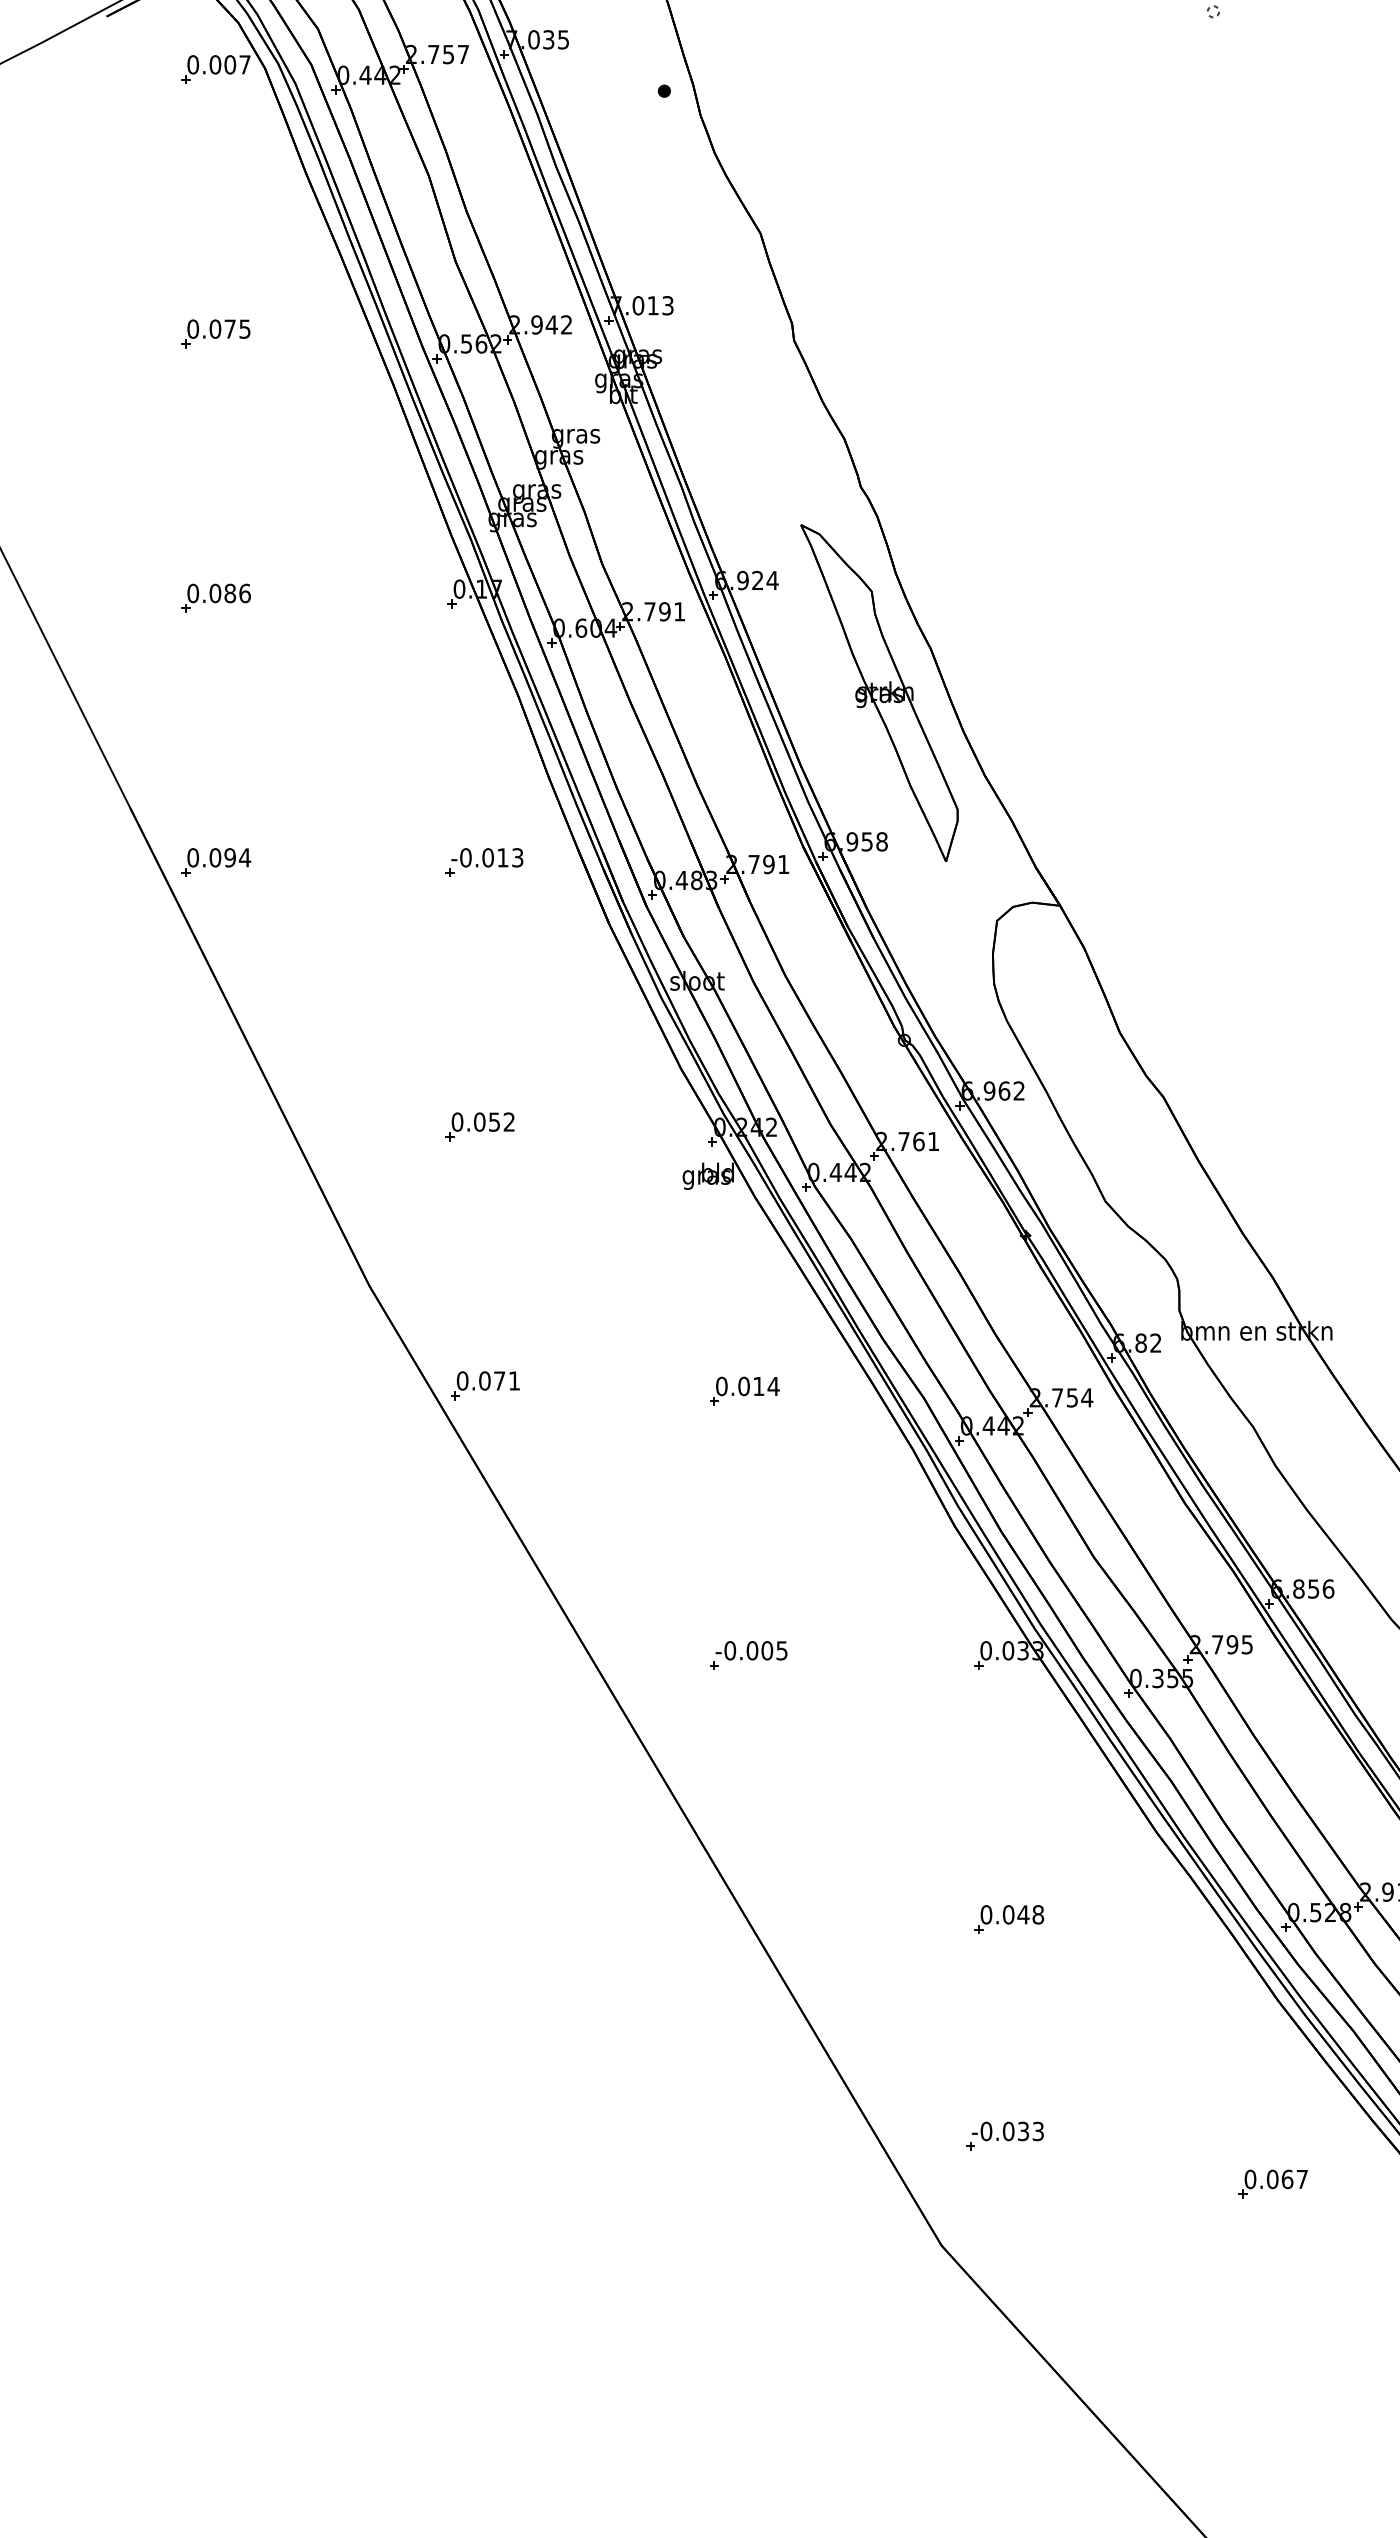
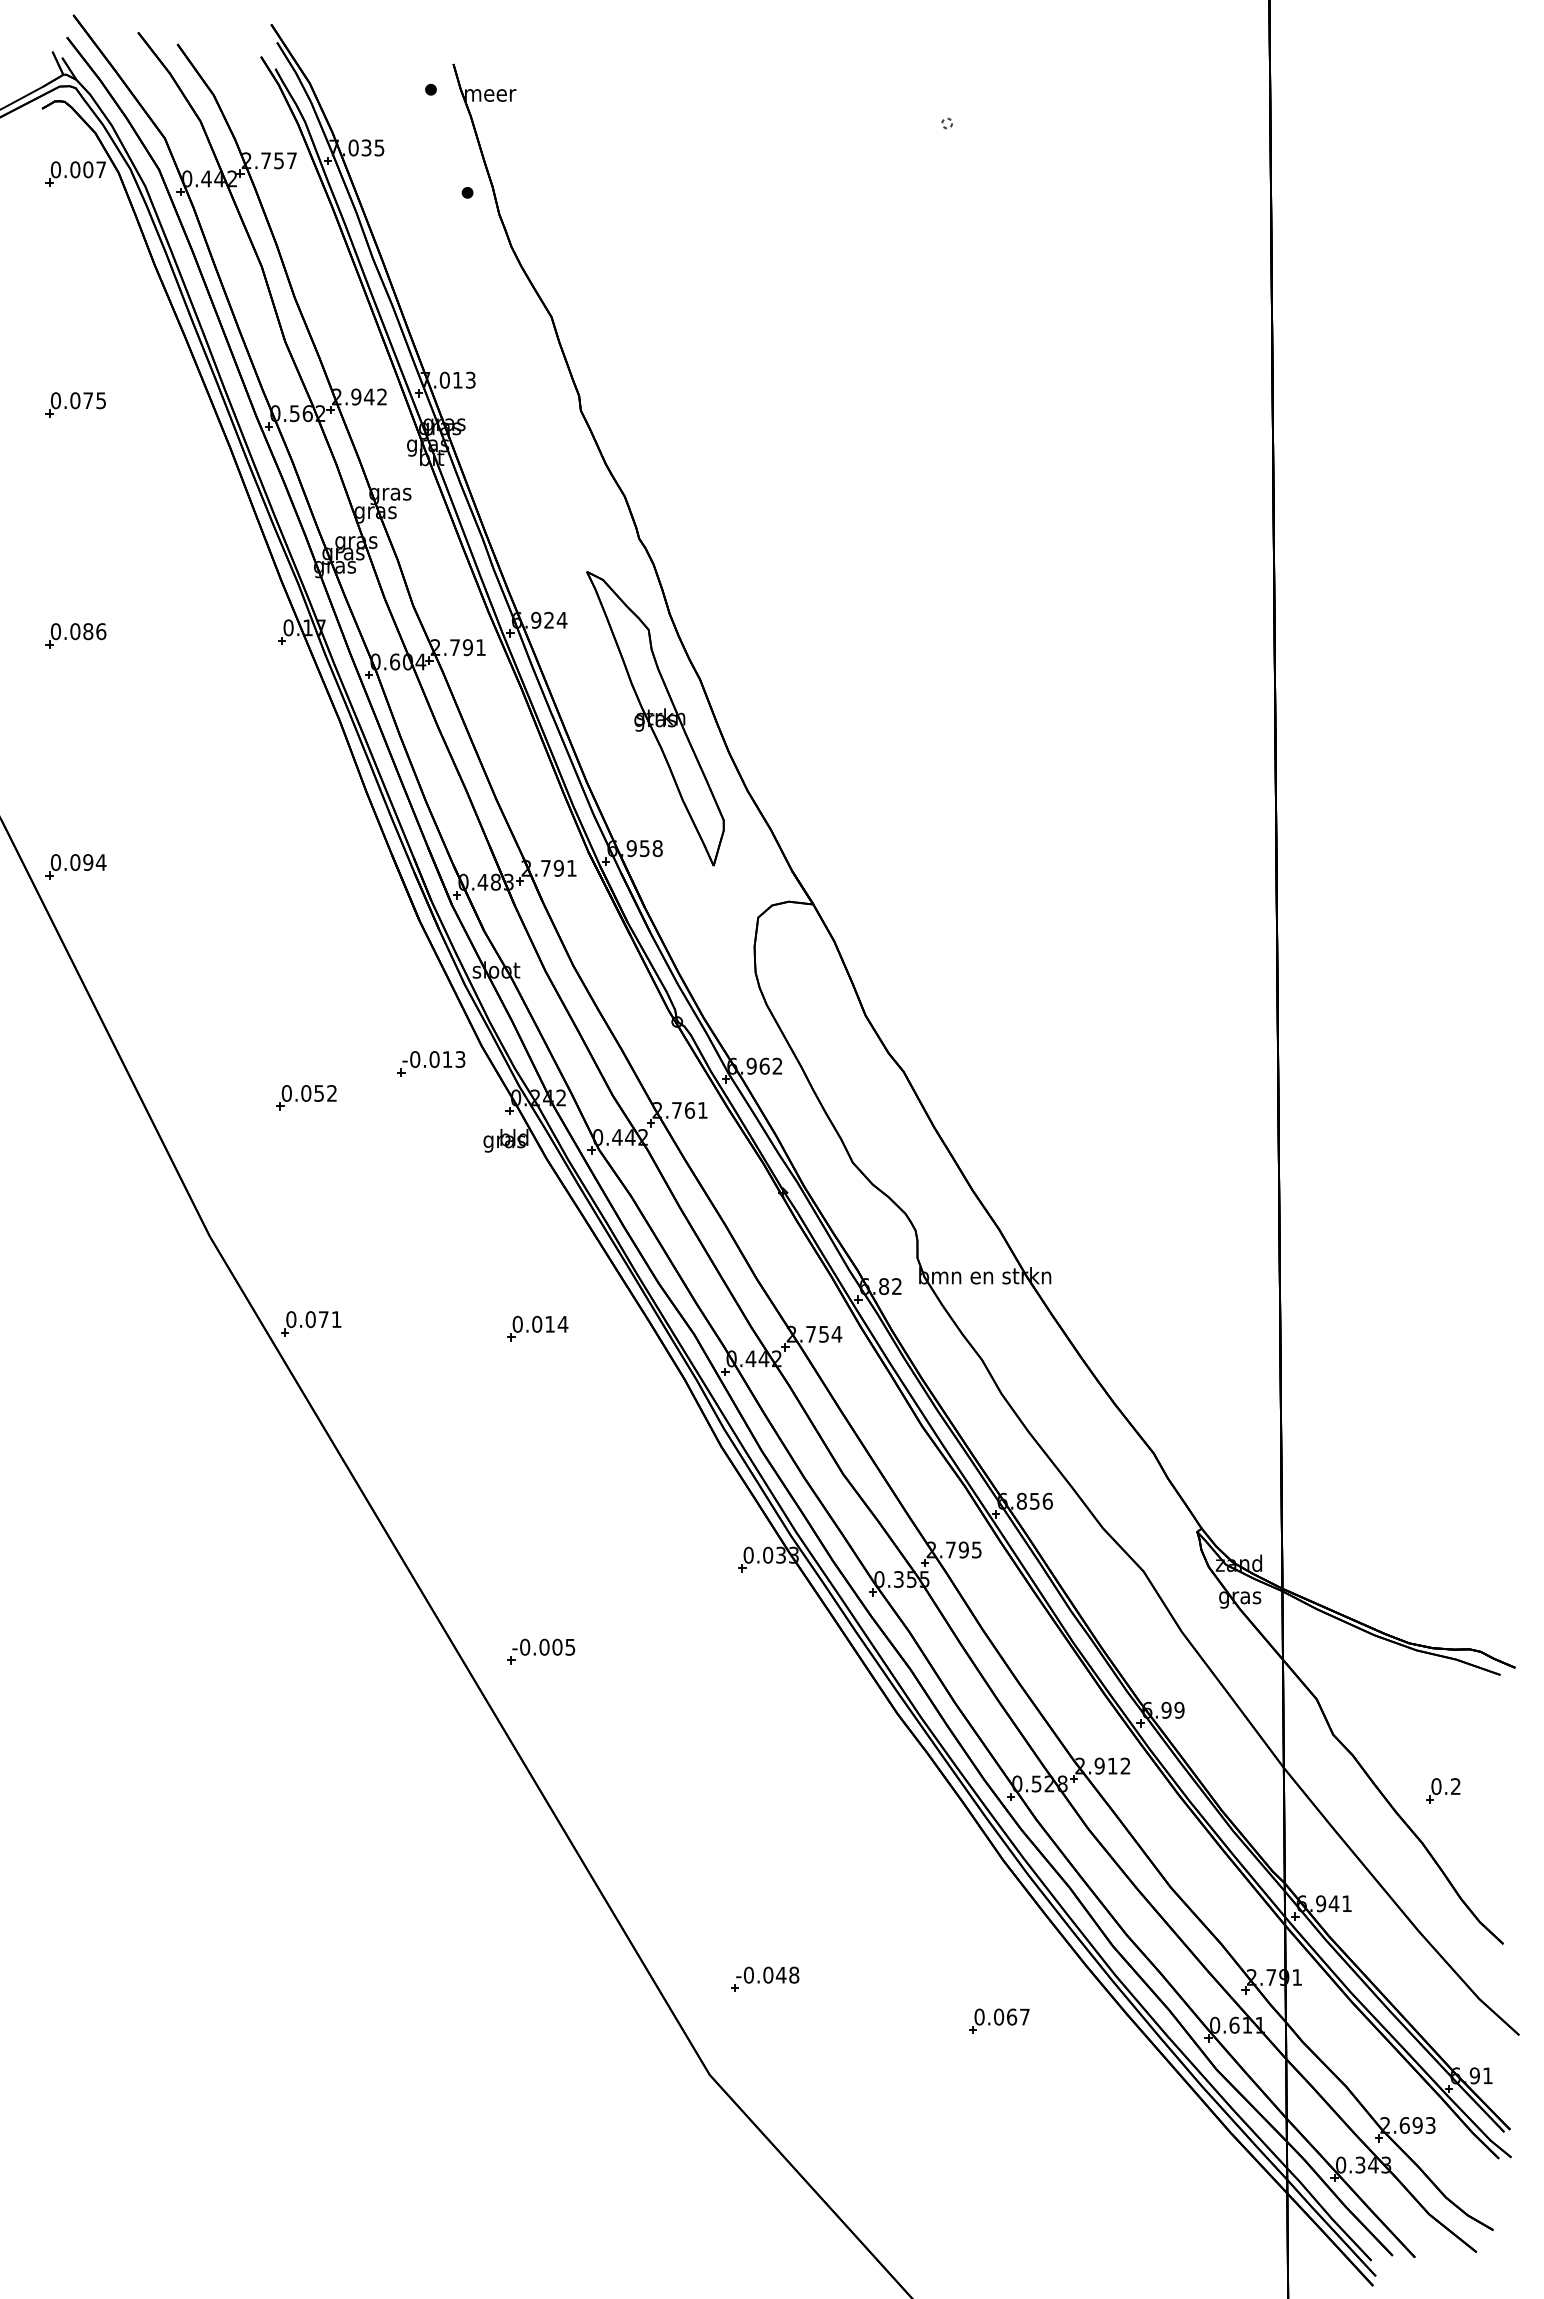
part: (484, 862) -> (431, 1063), moved
part: (749, 1655) -> (541, 1651), moved
part: (1008, 1918) -> (768, 1789), removed
text: (1030, 2130) -> (787, 1974), -0.033 -> -0.048

